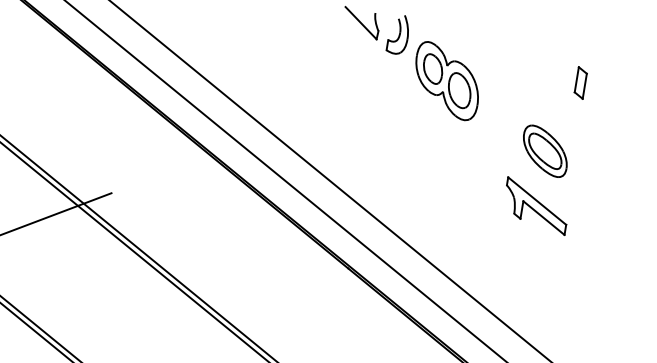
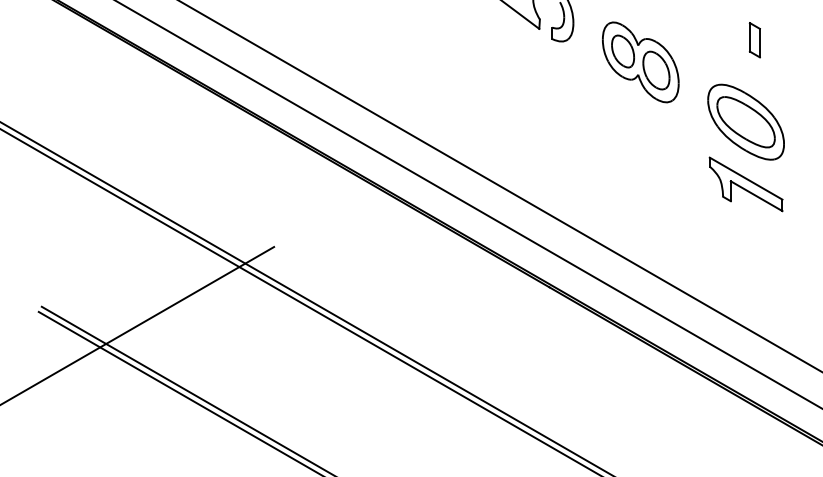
part: (446, 81) -> (640, 62), moved
part: (580, 83) -> (754, 40), moved
part: (544, 150) -> (745, 121), size x1.43

